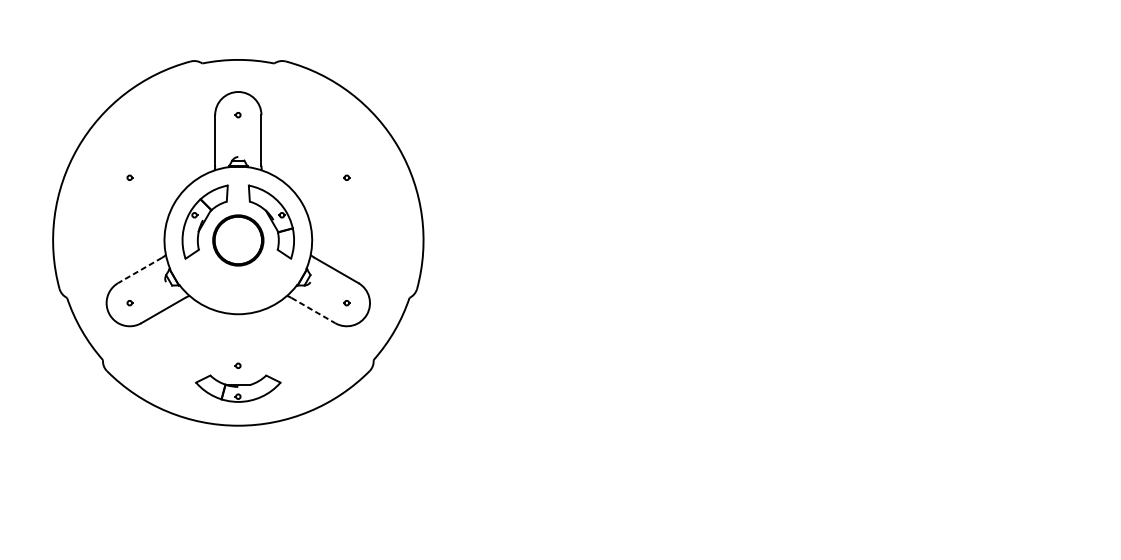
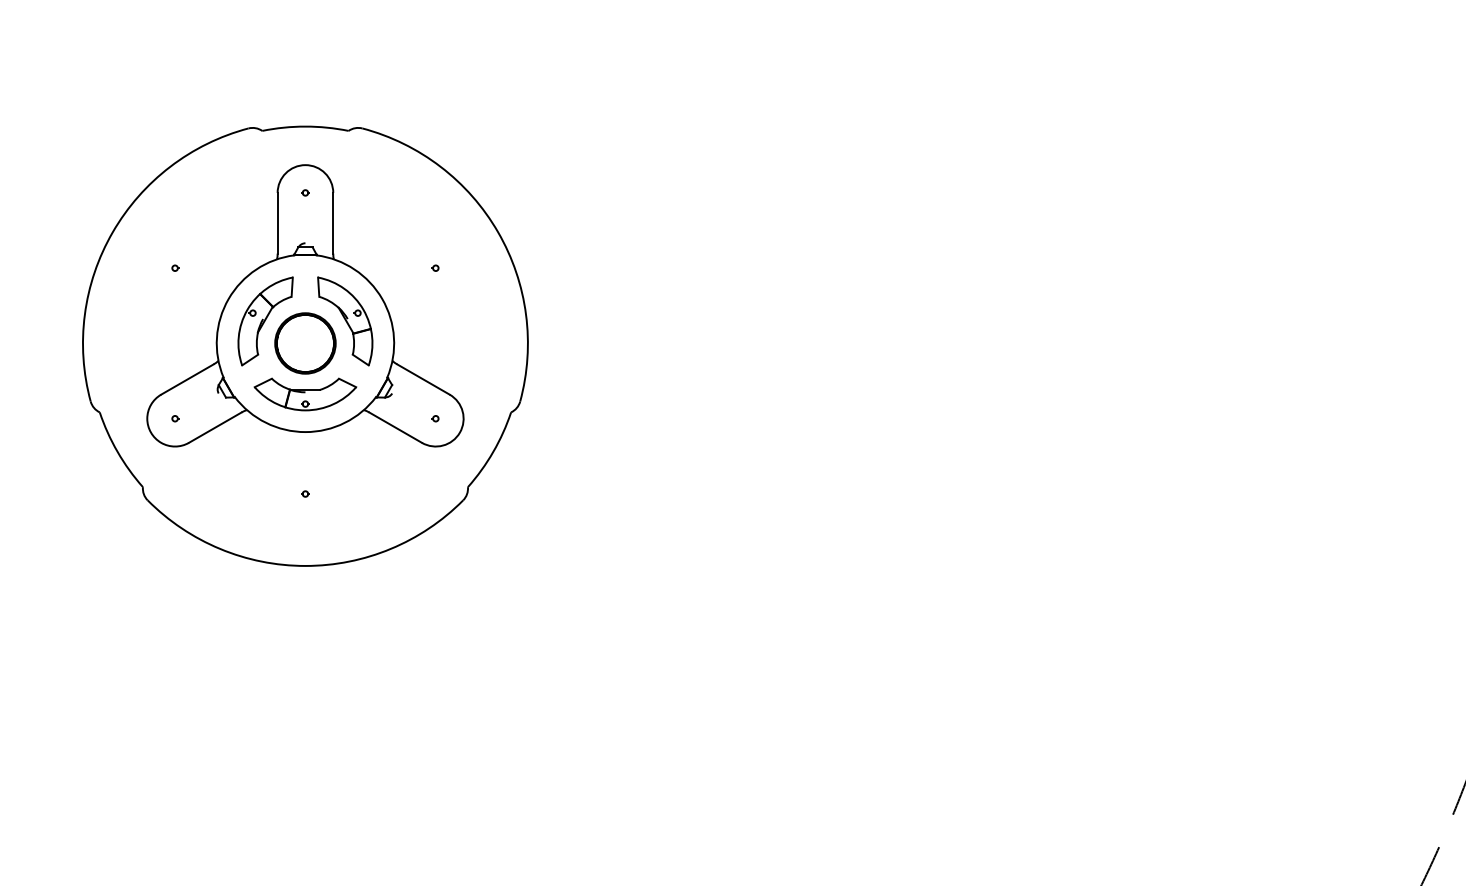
line: (140, 270) -> (187, 379), dashed -> solid
line: (314, 310) -> (396, 427), dashed -> solid
part: (238, 388) -> (305, 394), moved

